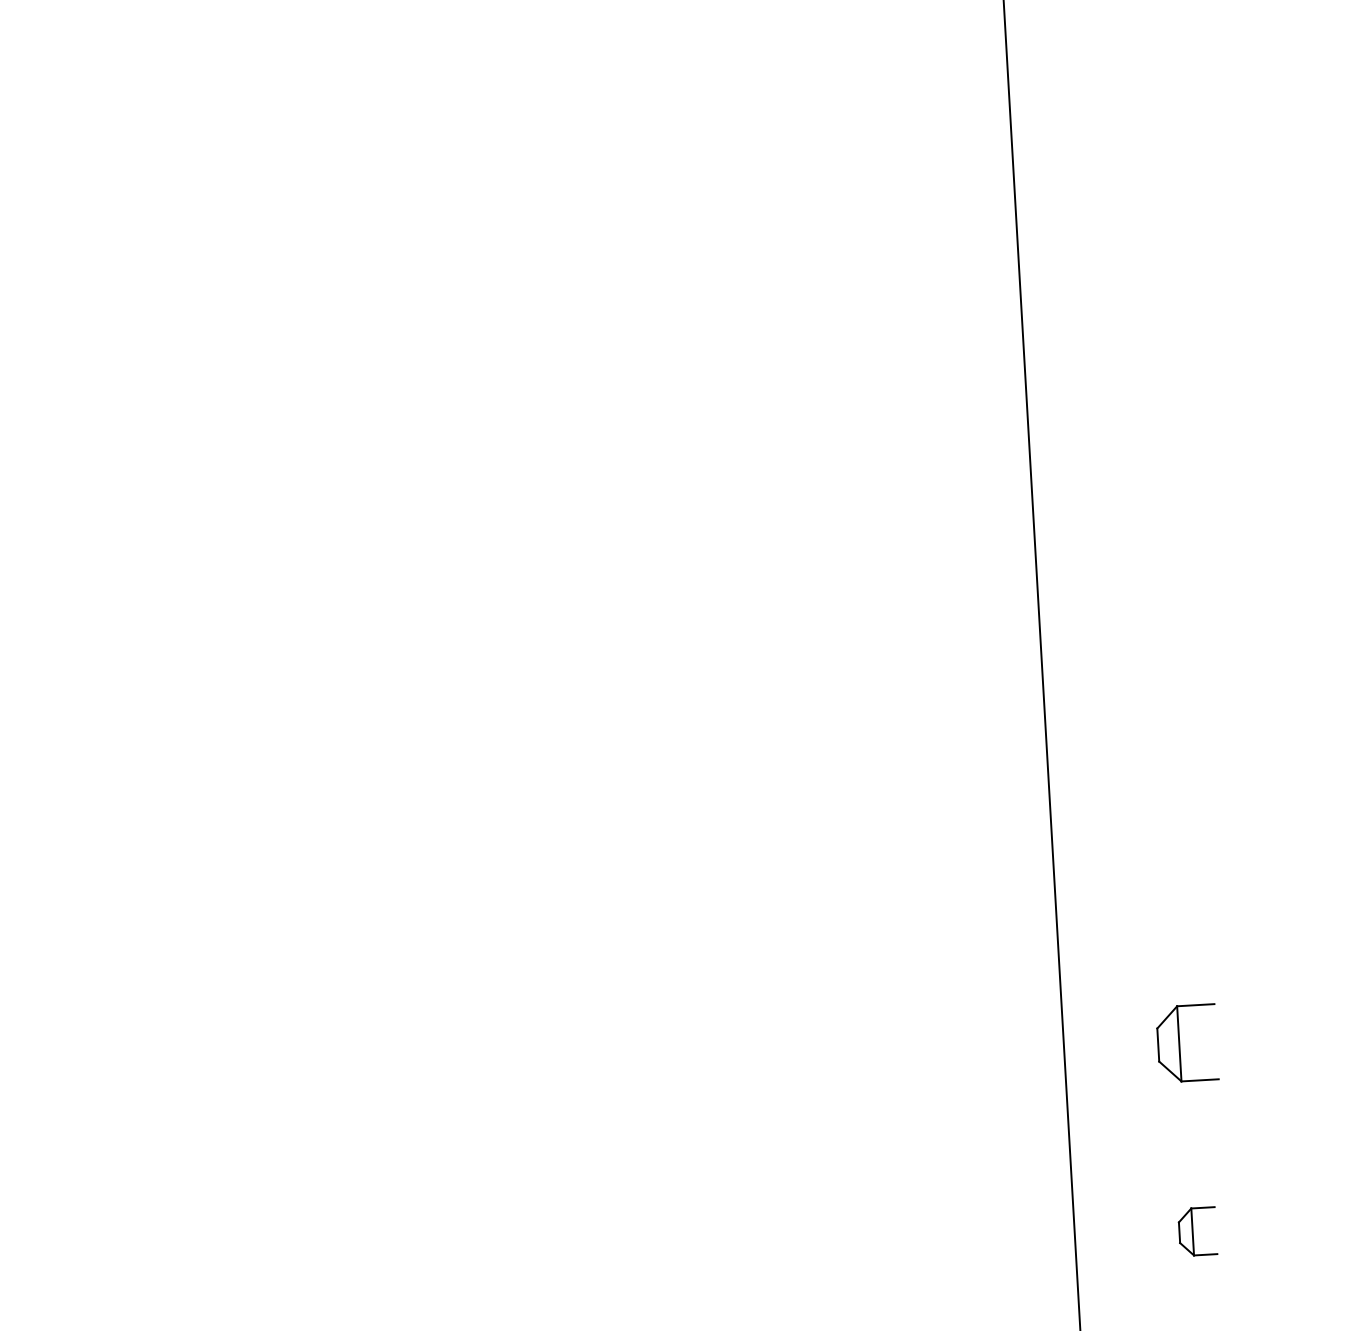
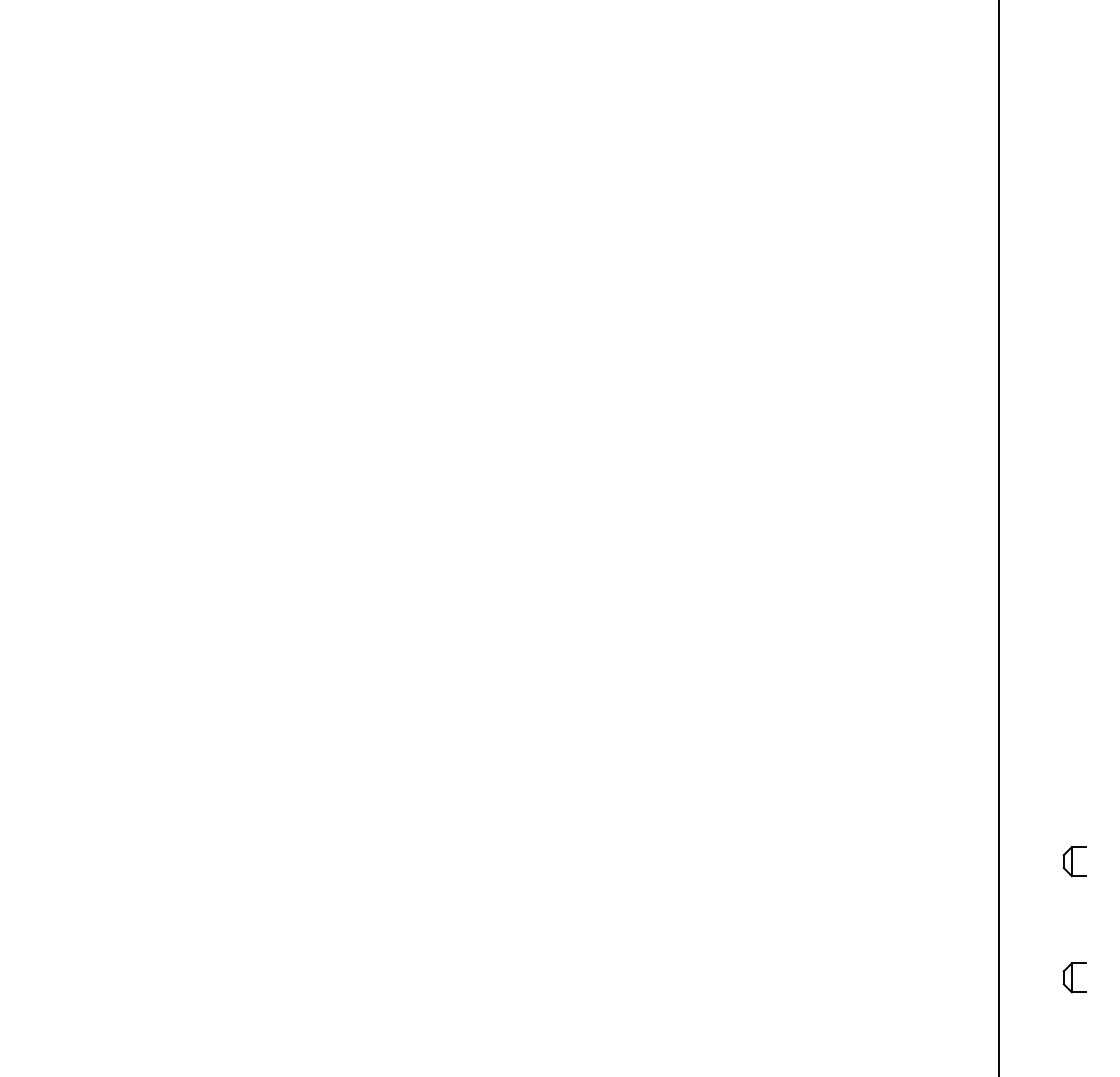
part: (1186, 1043) -> (1074, 861), size x0.62

